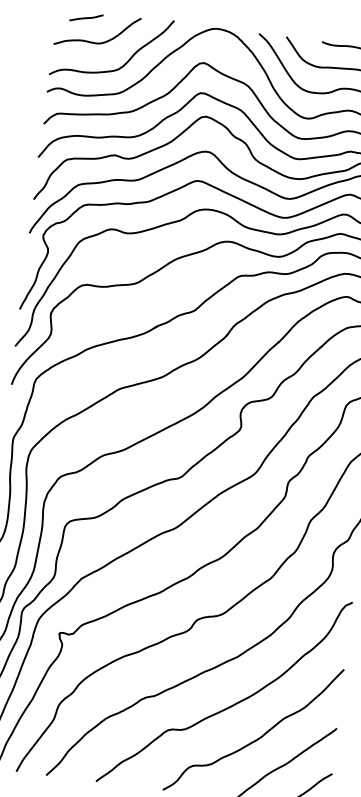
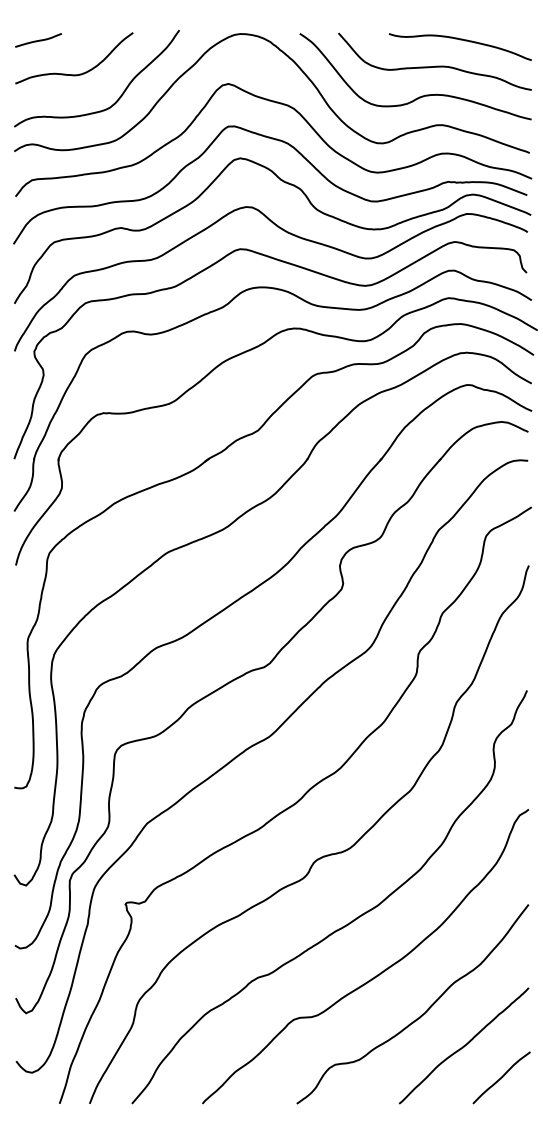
curve: (86, 17) -> (38, 40), moved

